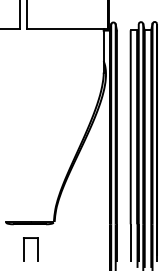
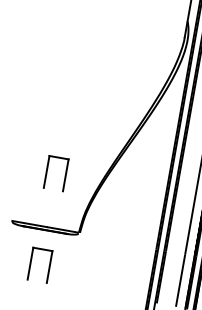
part: (30, 183) -> (55, 173), added

